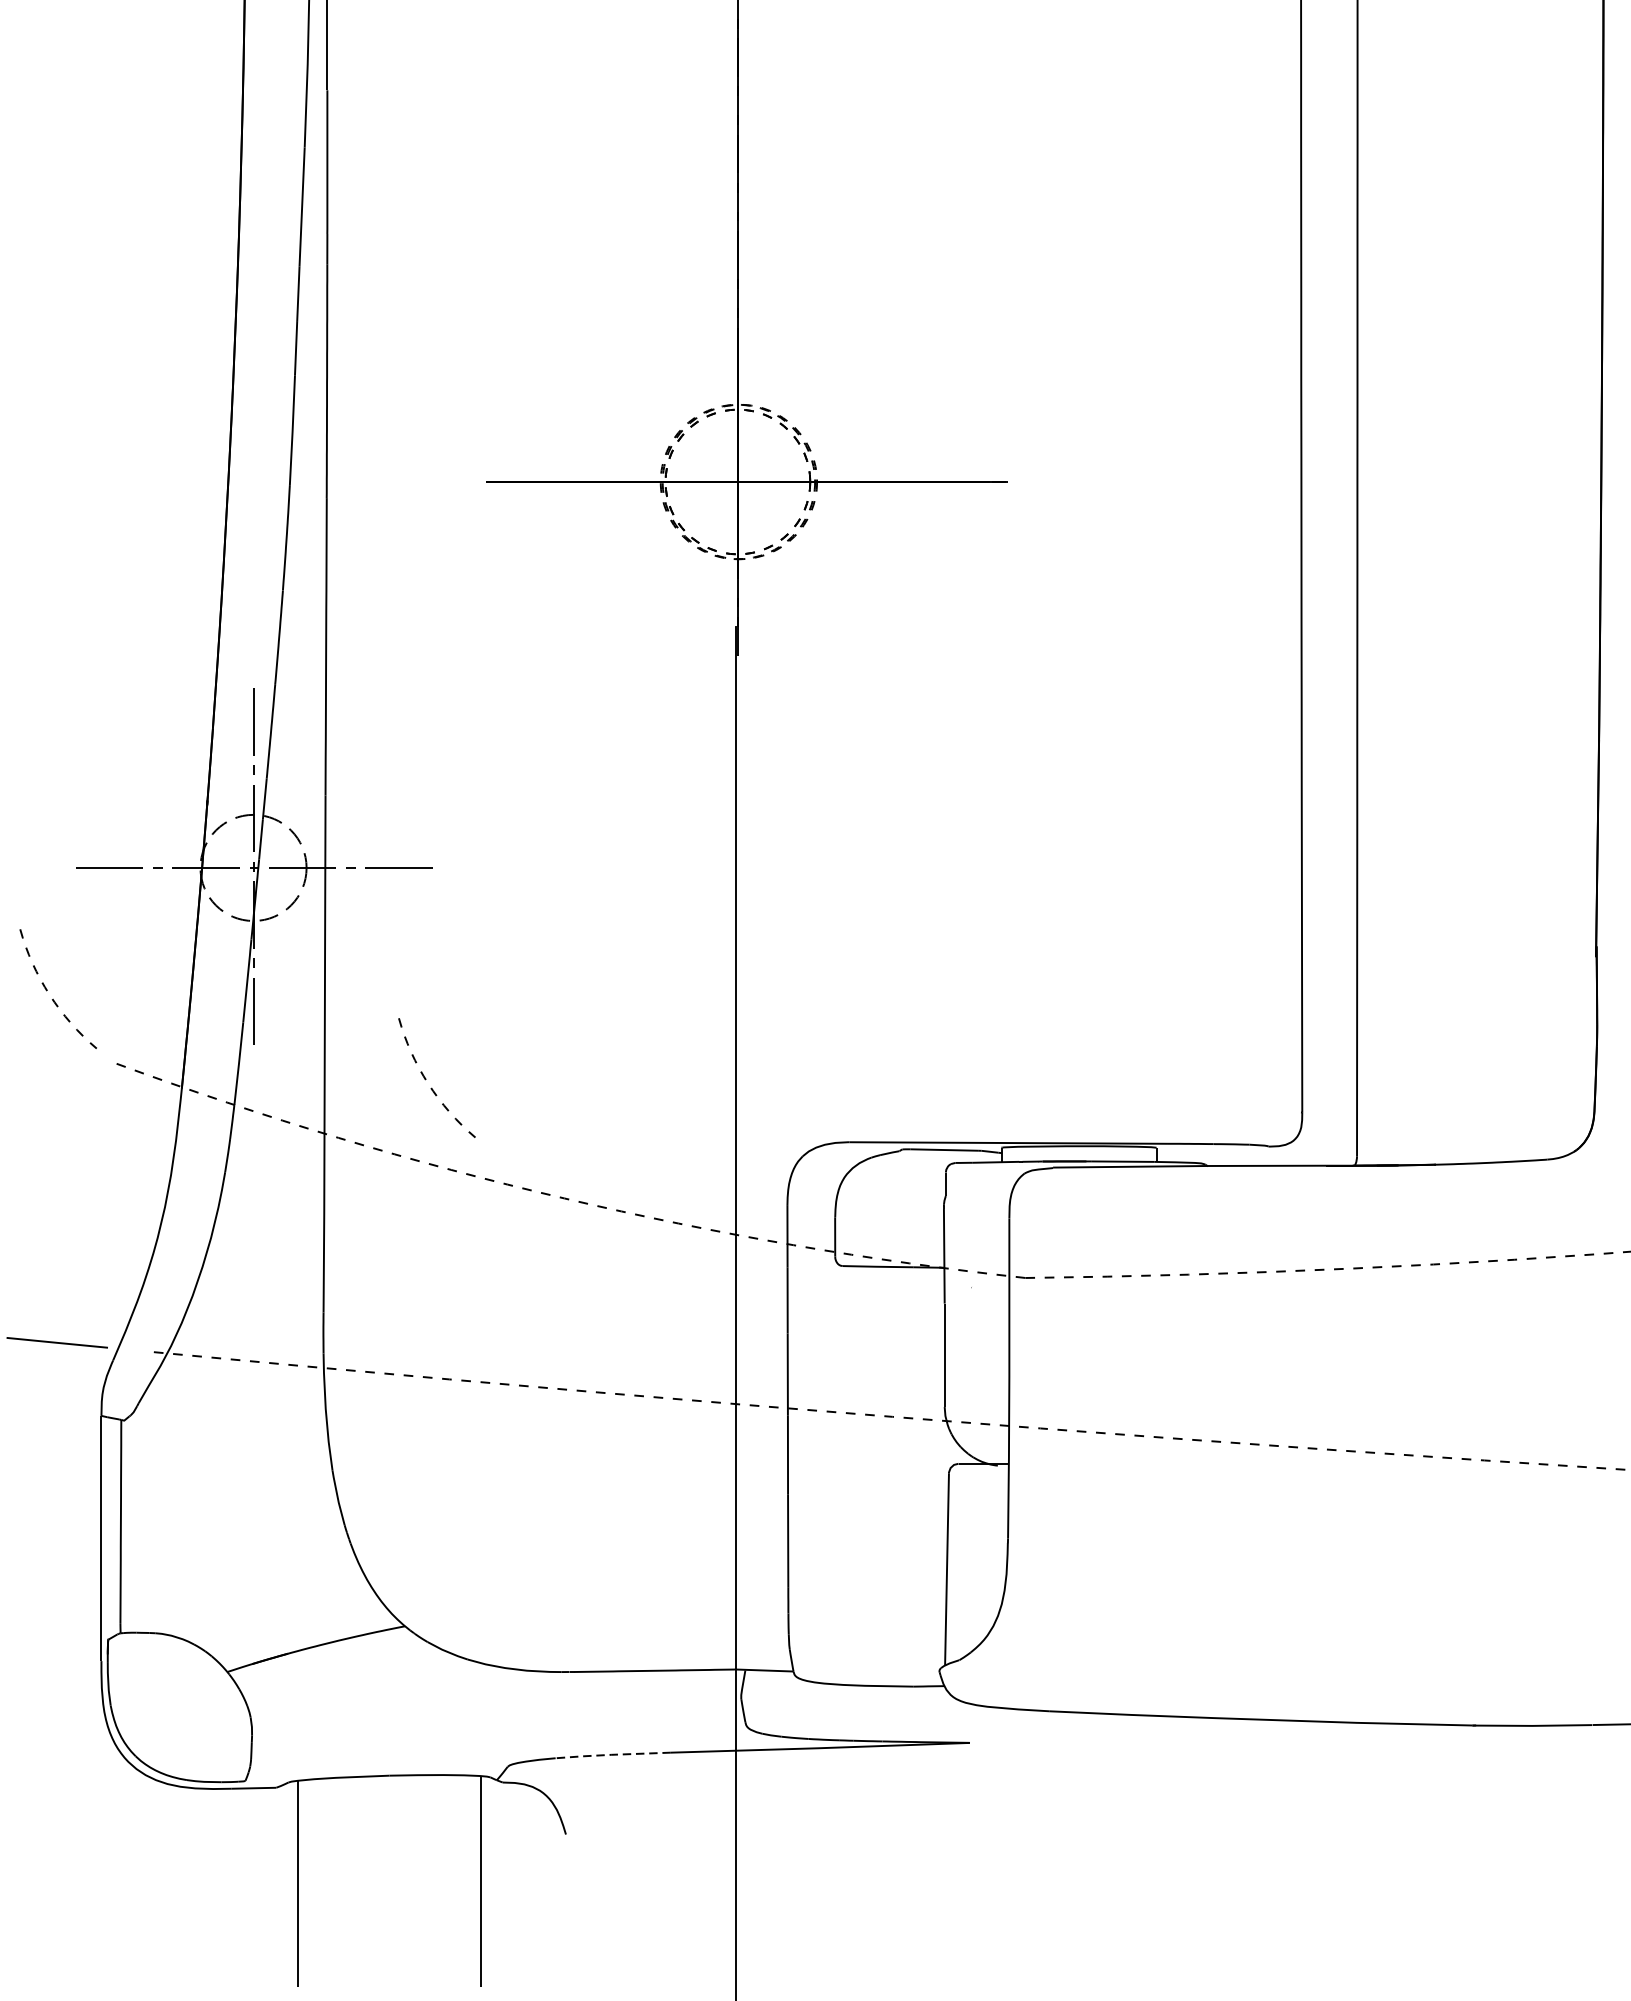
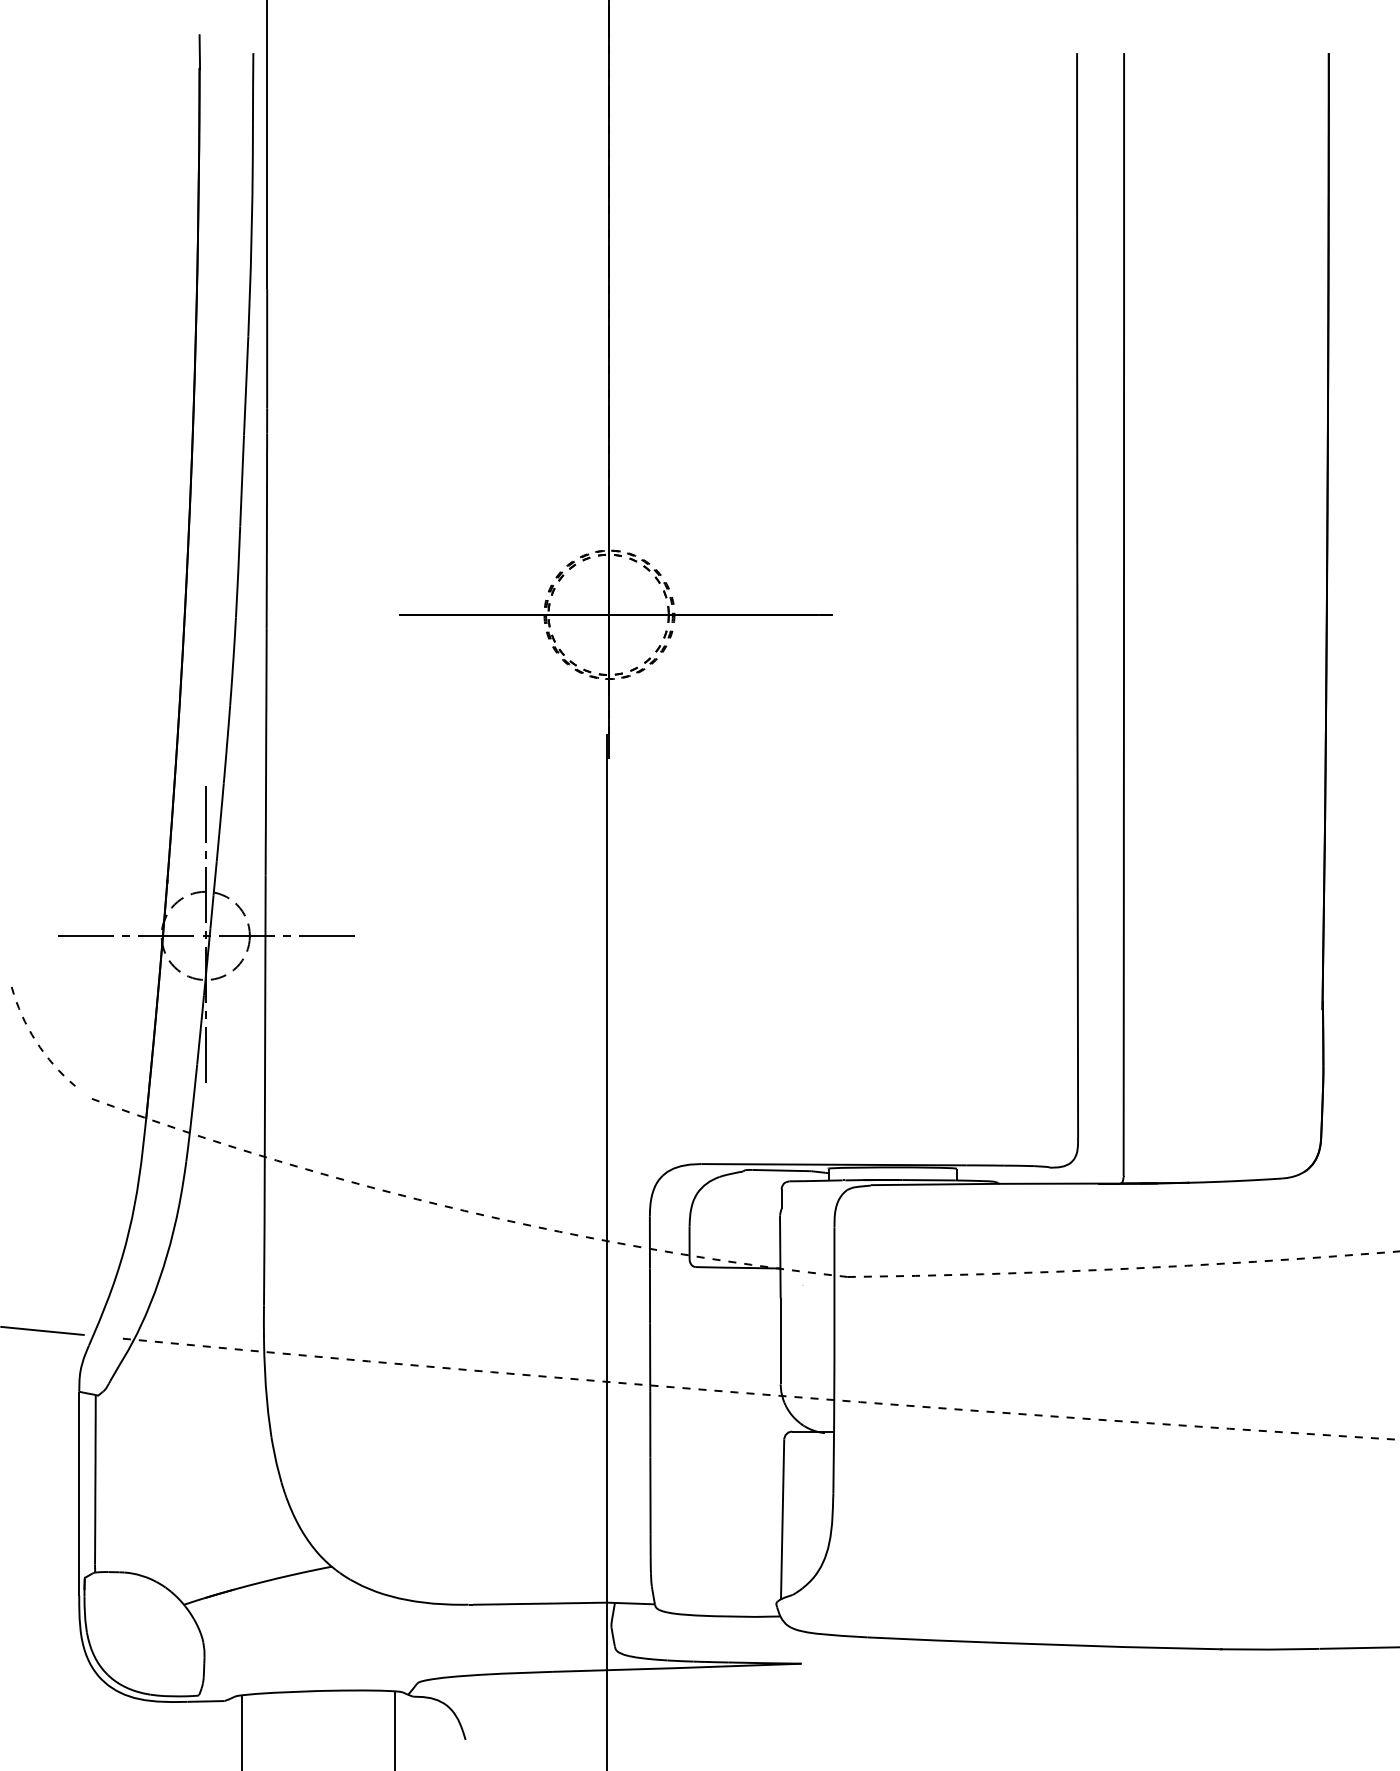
arc: (432, 1087) -> (354, 1118), removed
line: (611, 1754) -> (503, 1673), dashed -> solid

